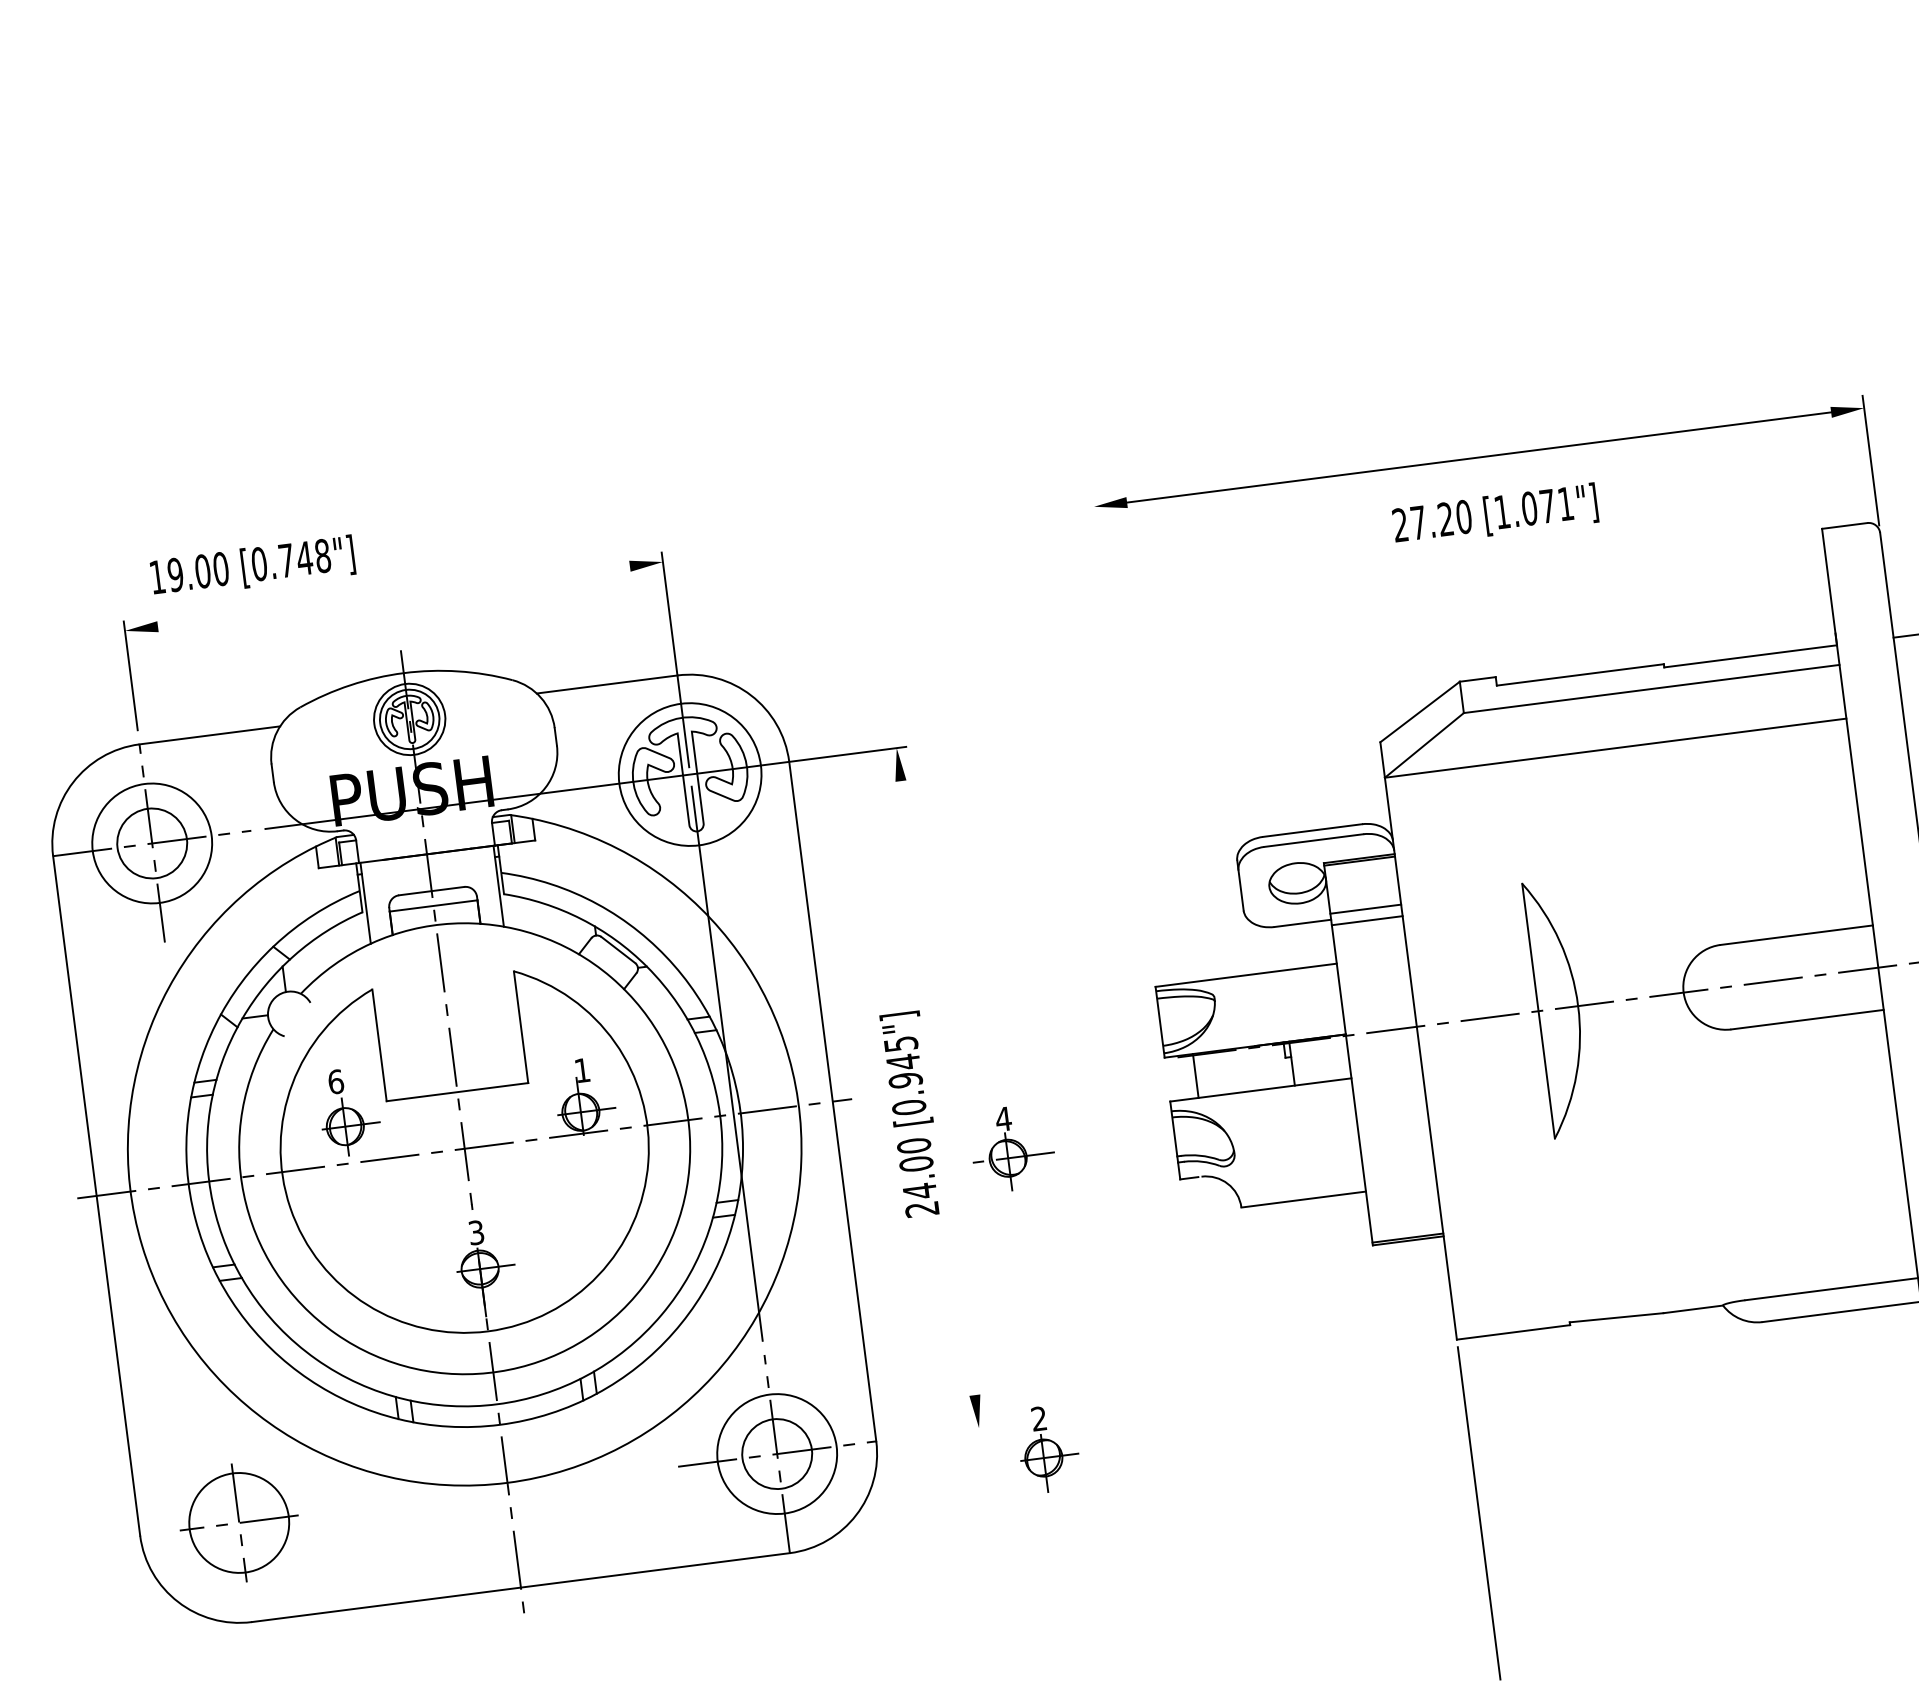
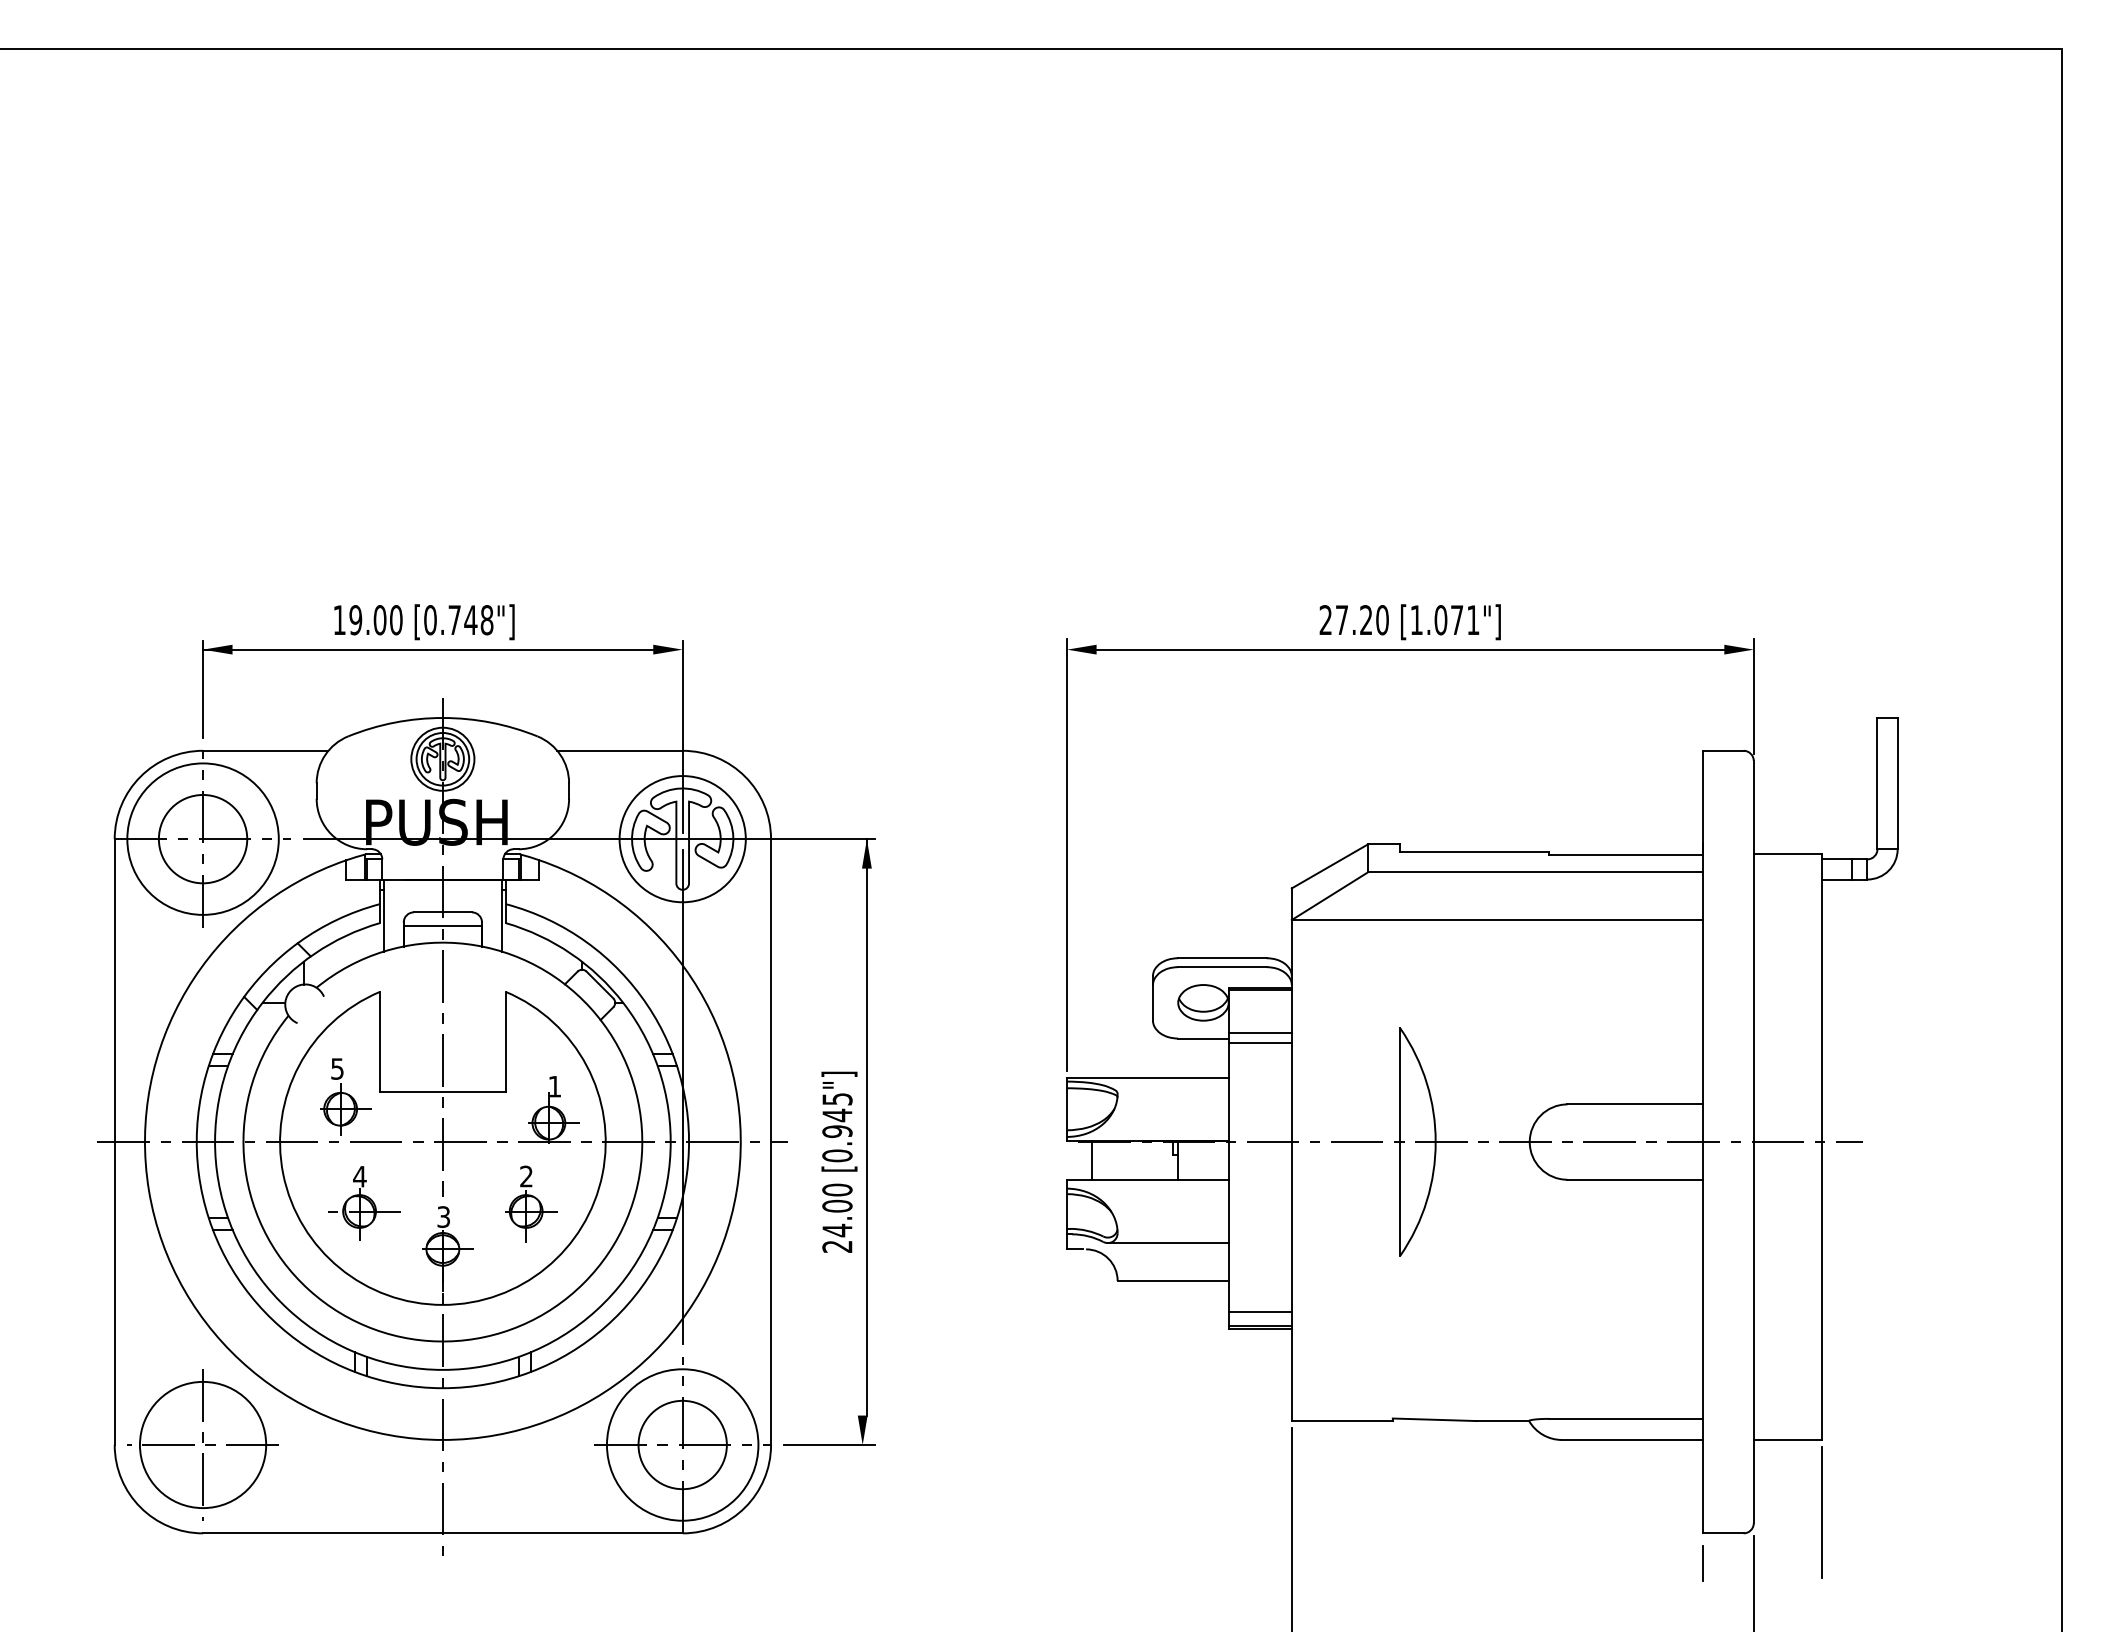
text: (1494, 515) -> (1409, 622), moved
text: (253, 567) -> (424, 622), moved
line: (377, 598) -> (428, 649), added
line: (1123, 736) -> (1067, 854), added
circle: (151, 842) -> (202, 838), size x1.43
circle: (151, 842) -> (202, 838), size x1.43
line: (937, 1071) -> (866, 1127), added
text: (335, 1081) -> (337, 1068), 6 -> 5
part: (1012, 1148) -> (364, 1203), moved
line: (1291, 1158) -> (1167, 1243), added
line: (1405, 1222) -> (1259, 1312), added
line: (941, 1433) -> (829, 1445), added
part: (1048, 1448) -> (531, 1203), moved
circle: (776, 1453) -> (682, 1444), size x1.43
circle: (776, 1453) -> (682, 1444), size x1.43
part: (238, 1522) -> (202, 1444), size x1.43

